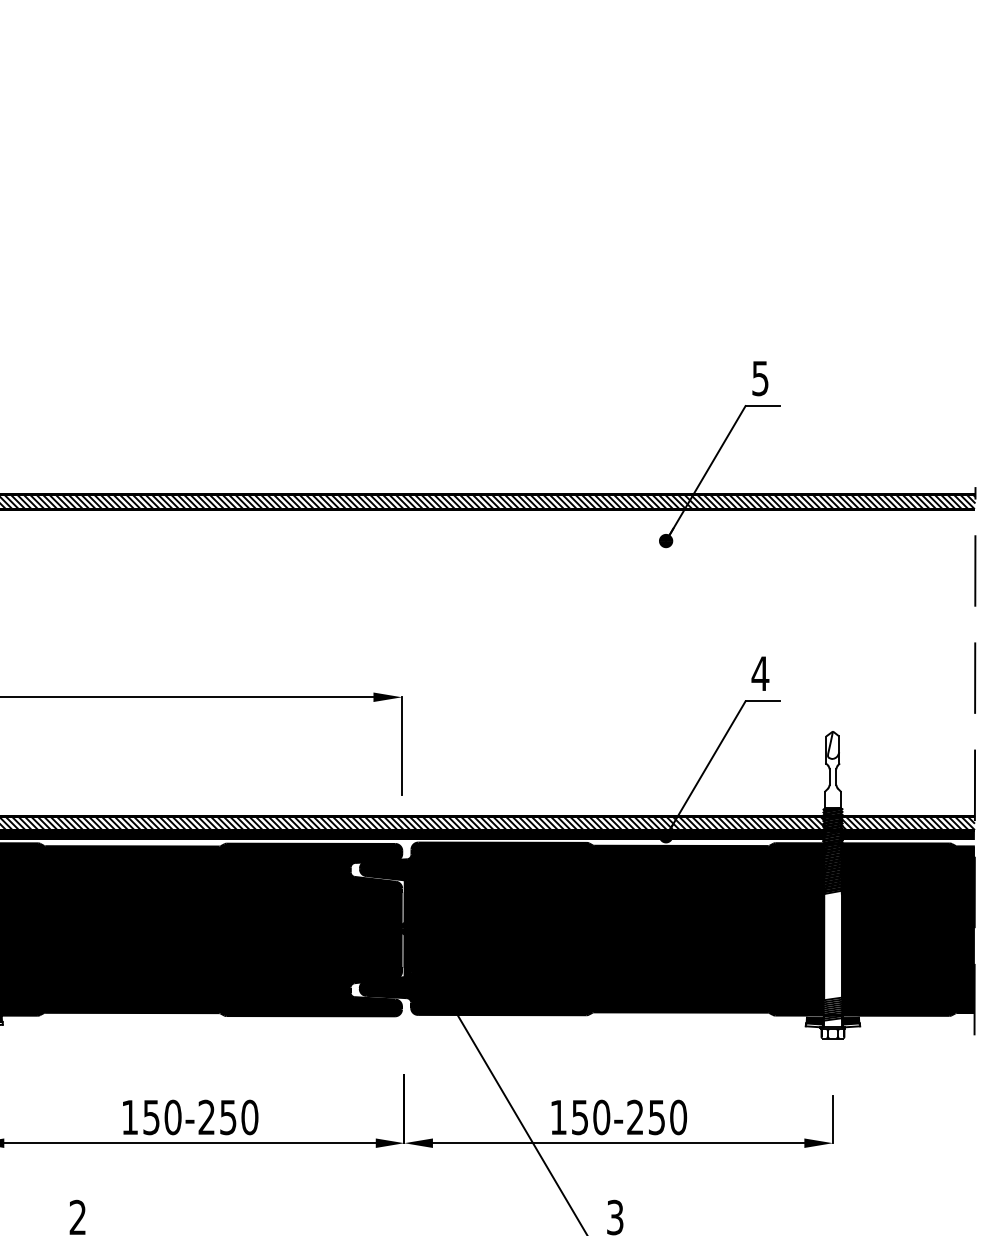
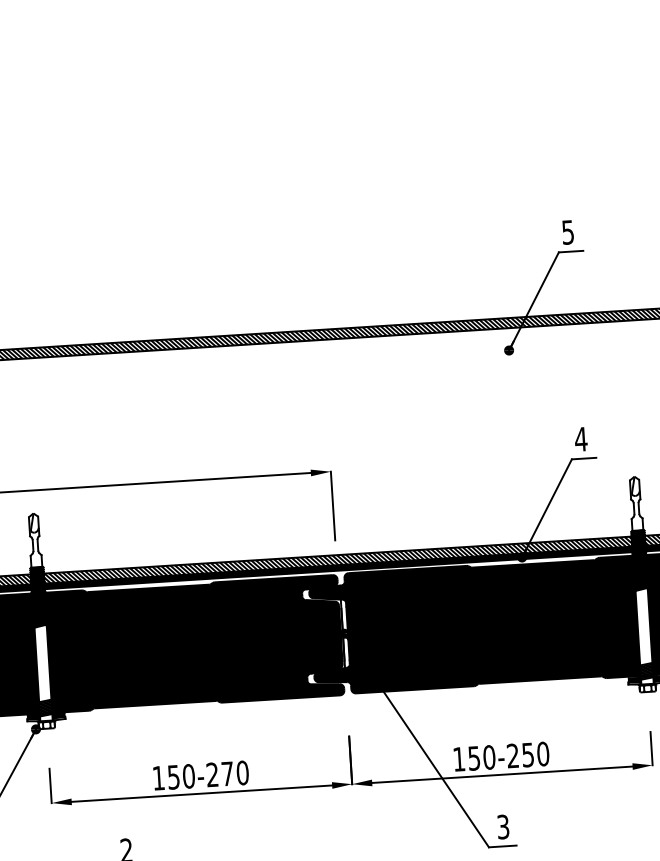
fill: (407, 928) -> (344, 633), removed
text: (228, 1117) -> (227, 773), 150-250 -> 150-270

